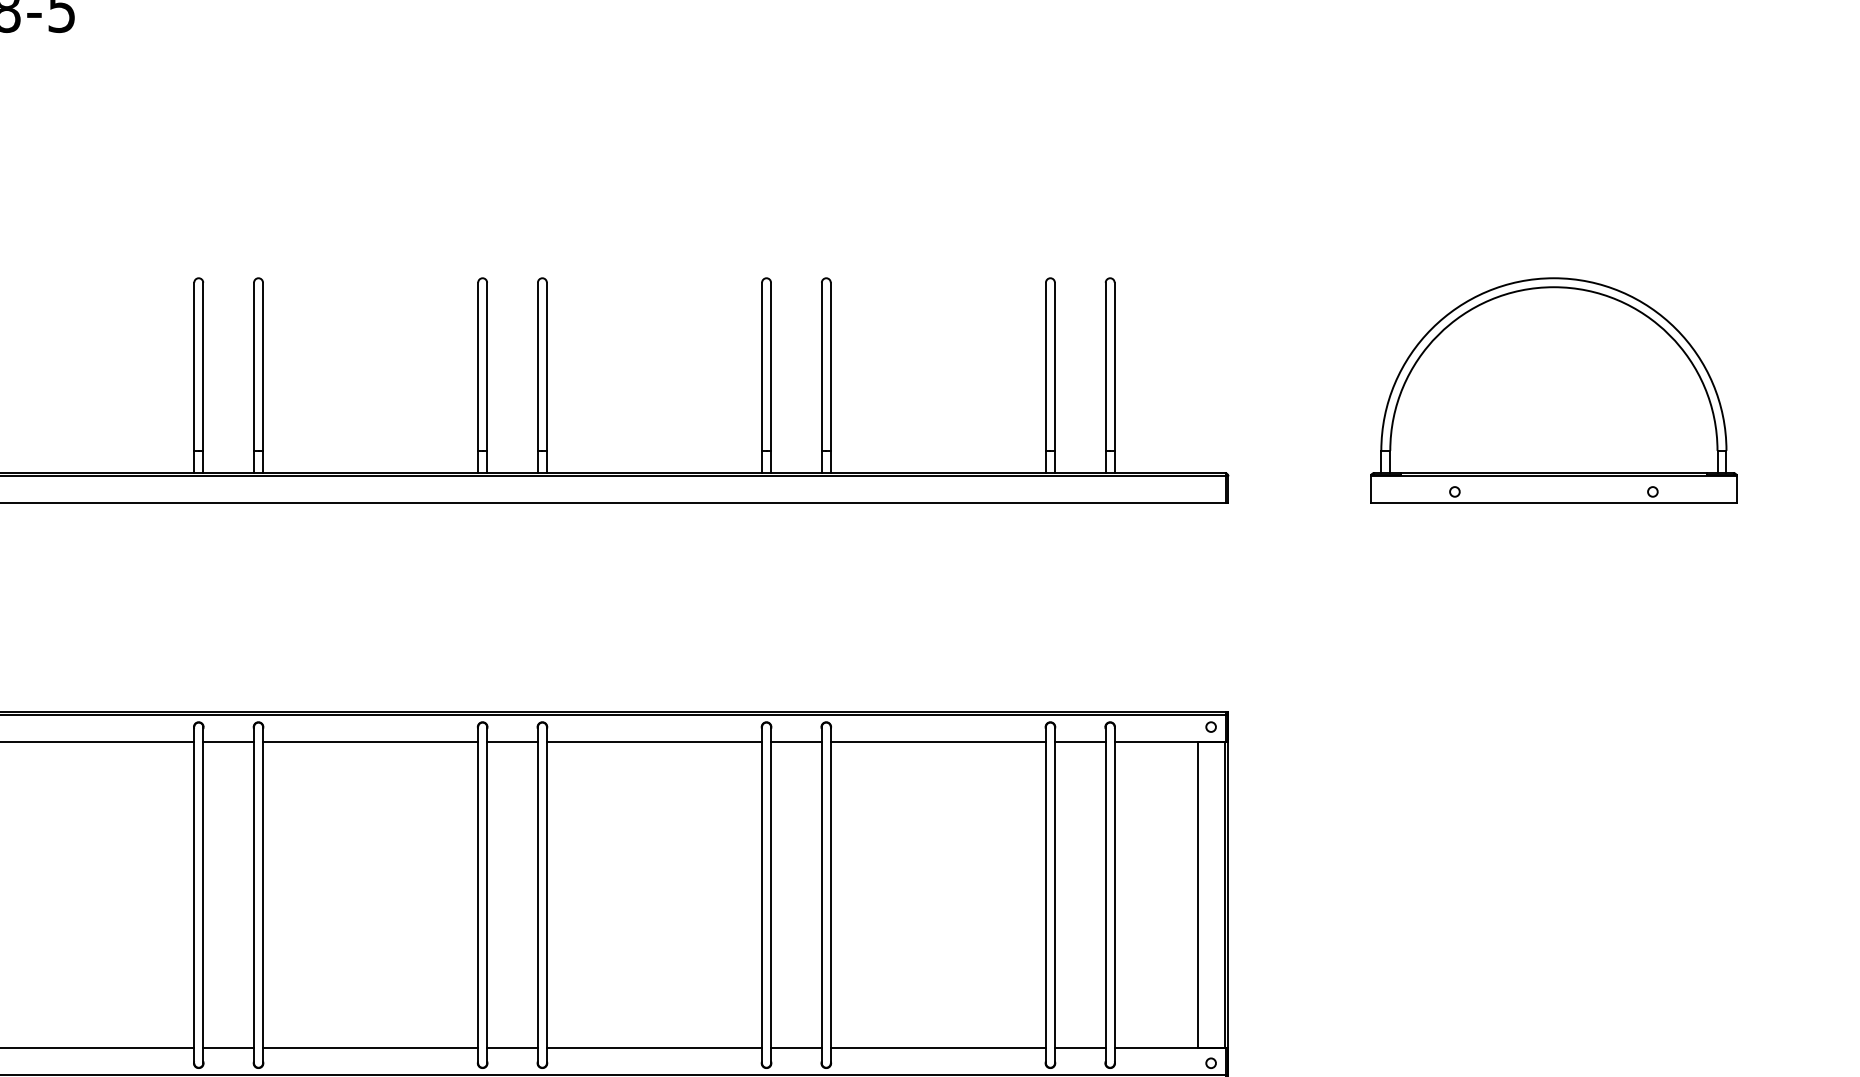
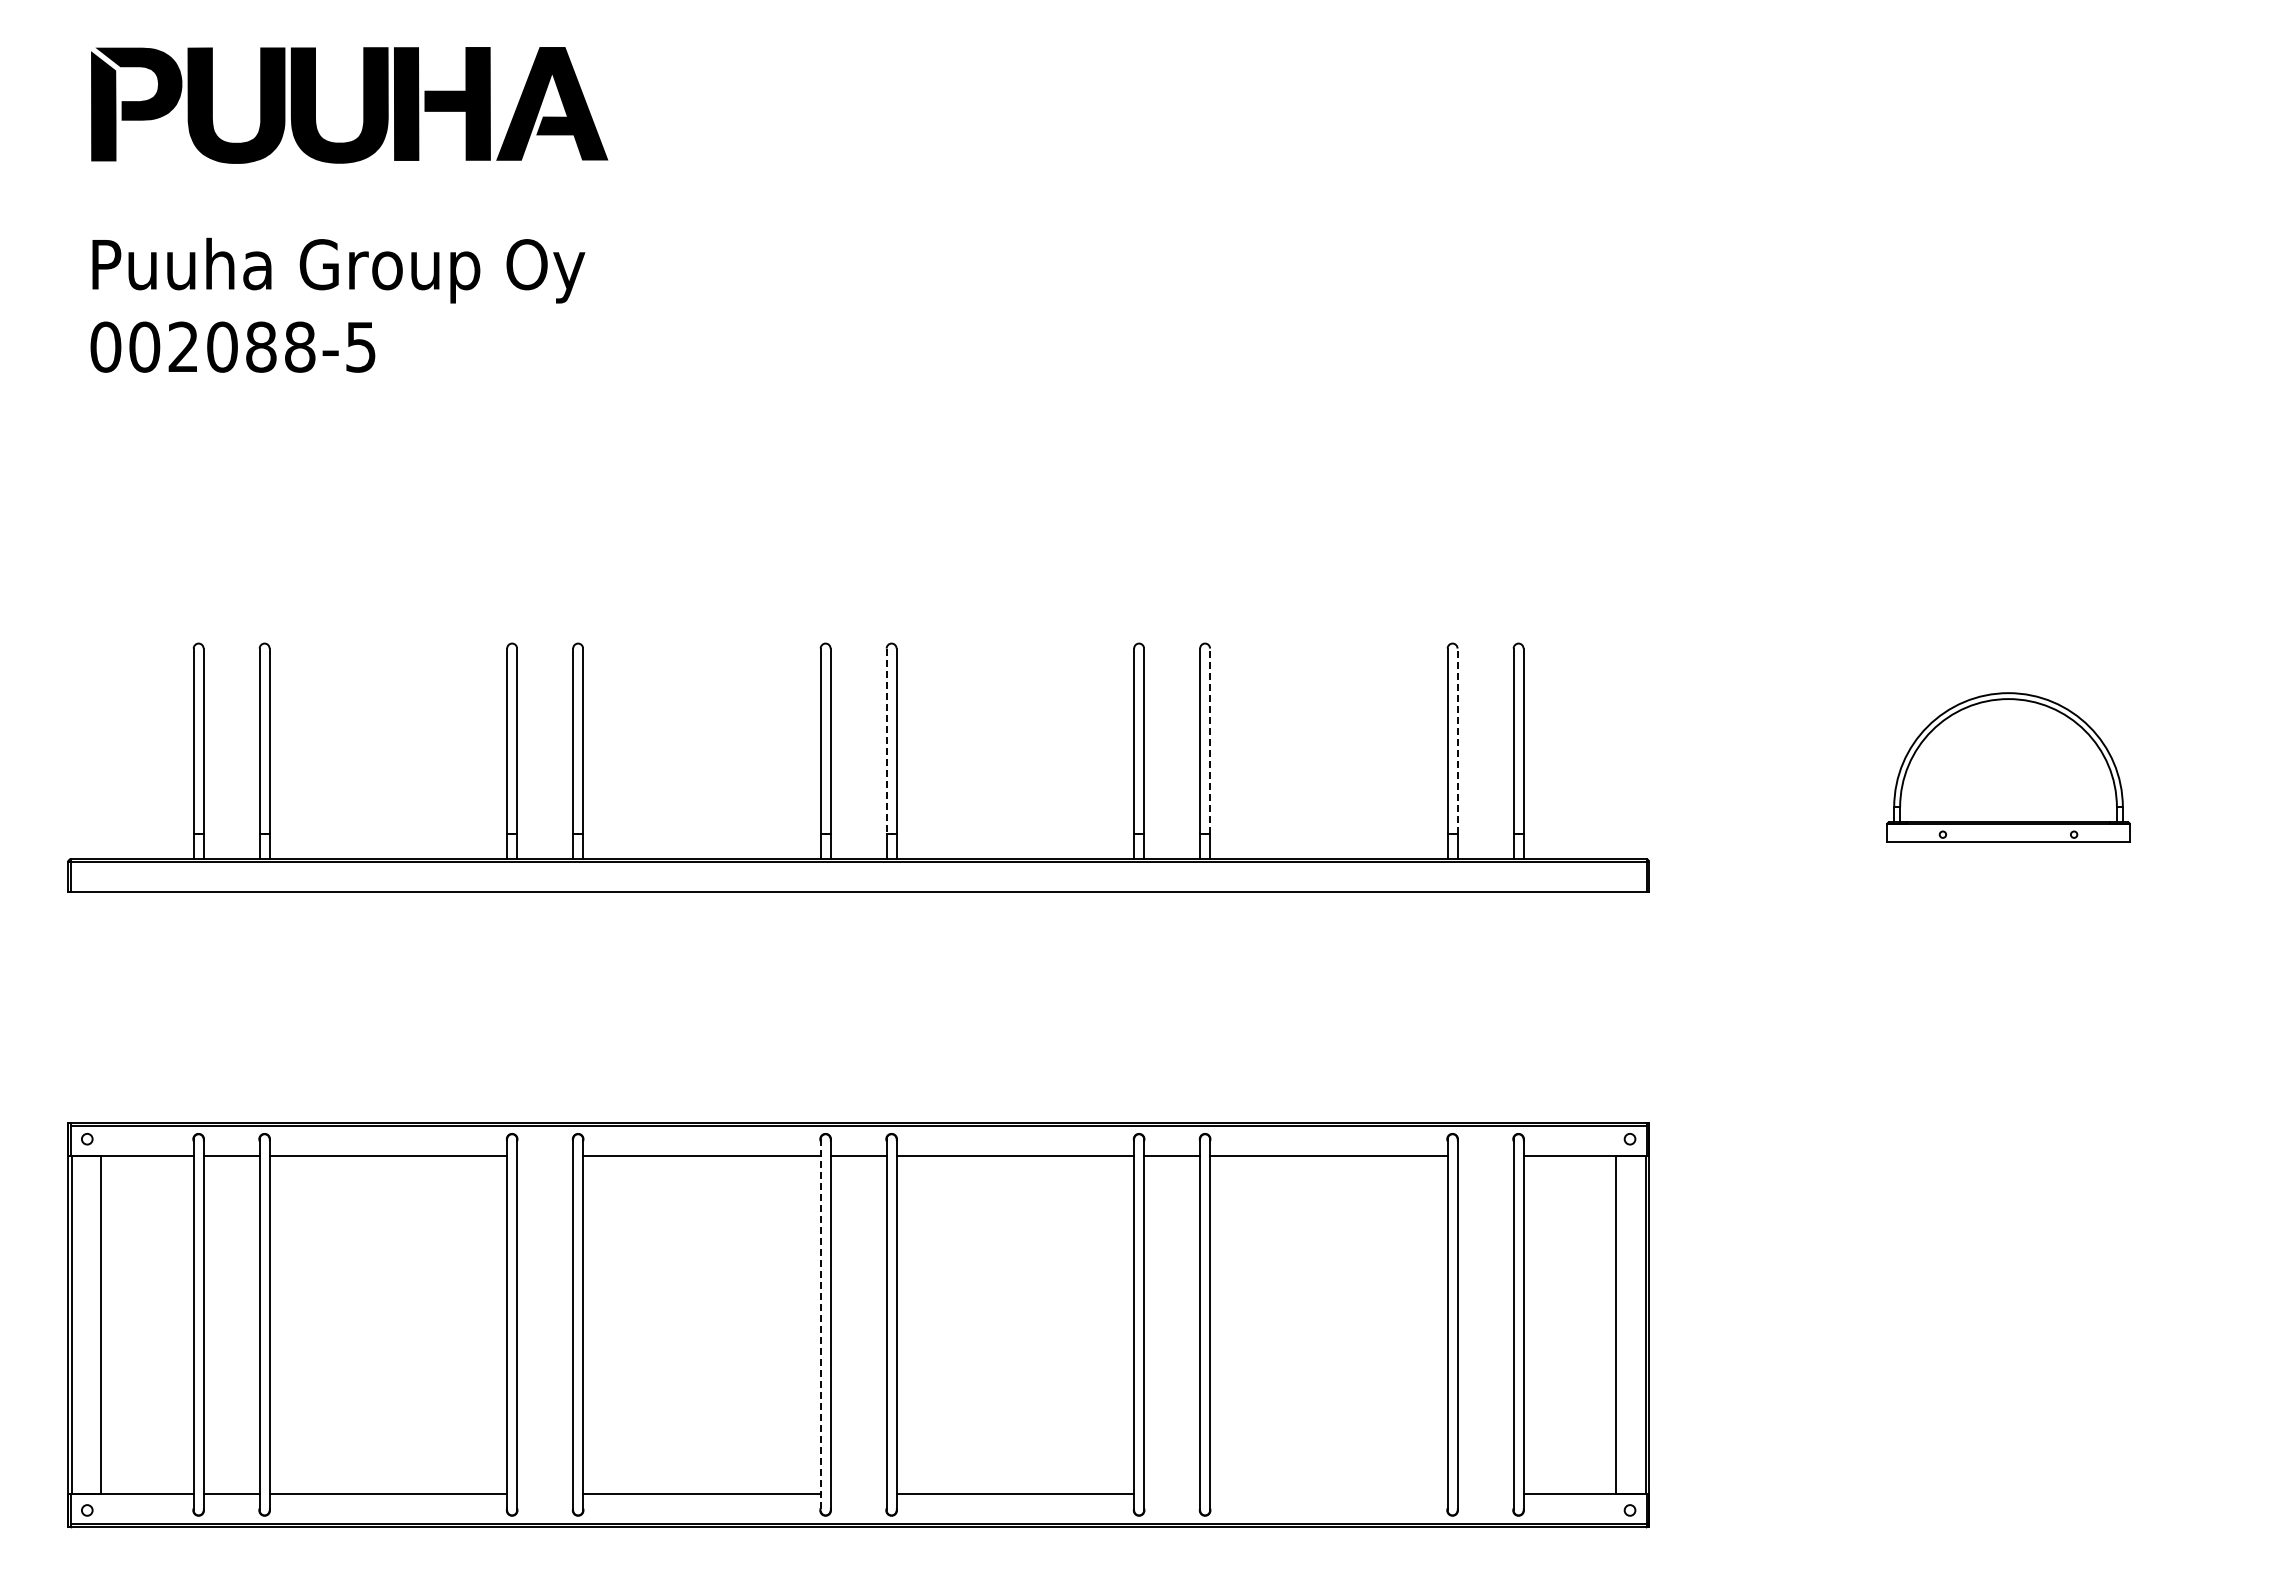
line: (537, 366) -> (886, 741), solid -> dashed
line: (831, 366) -> (1210, 741), solid -> dashed
line: (1054, 366) -> (1457, 741), solid -> dashed
part: (1553, 390) -> (2008, 767), size x0.6
line: (228, 741) -> (545, 1155), removed
line: (1080, 741) -> (1485, 1155), removed
line: (478, 894) -> (820, 1324), solid -> dashed
line: (228, 1047) -> (545, 1493), removed
line: (512, 1047) -> (858, 1493), removed
line: (796, 1047) -> (1172, 1493), removed
line: (938, 1047) -> (1328, 1493), removed
line: (1080, 1047) -> (1485, 1493), removed

